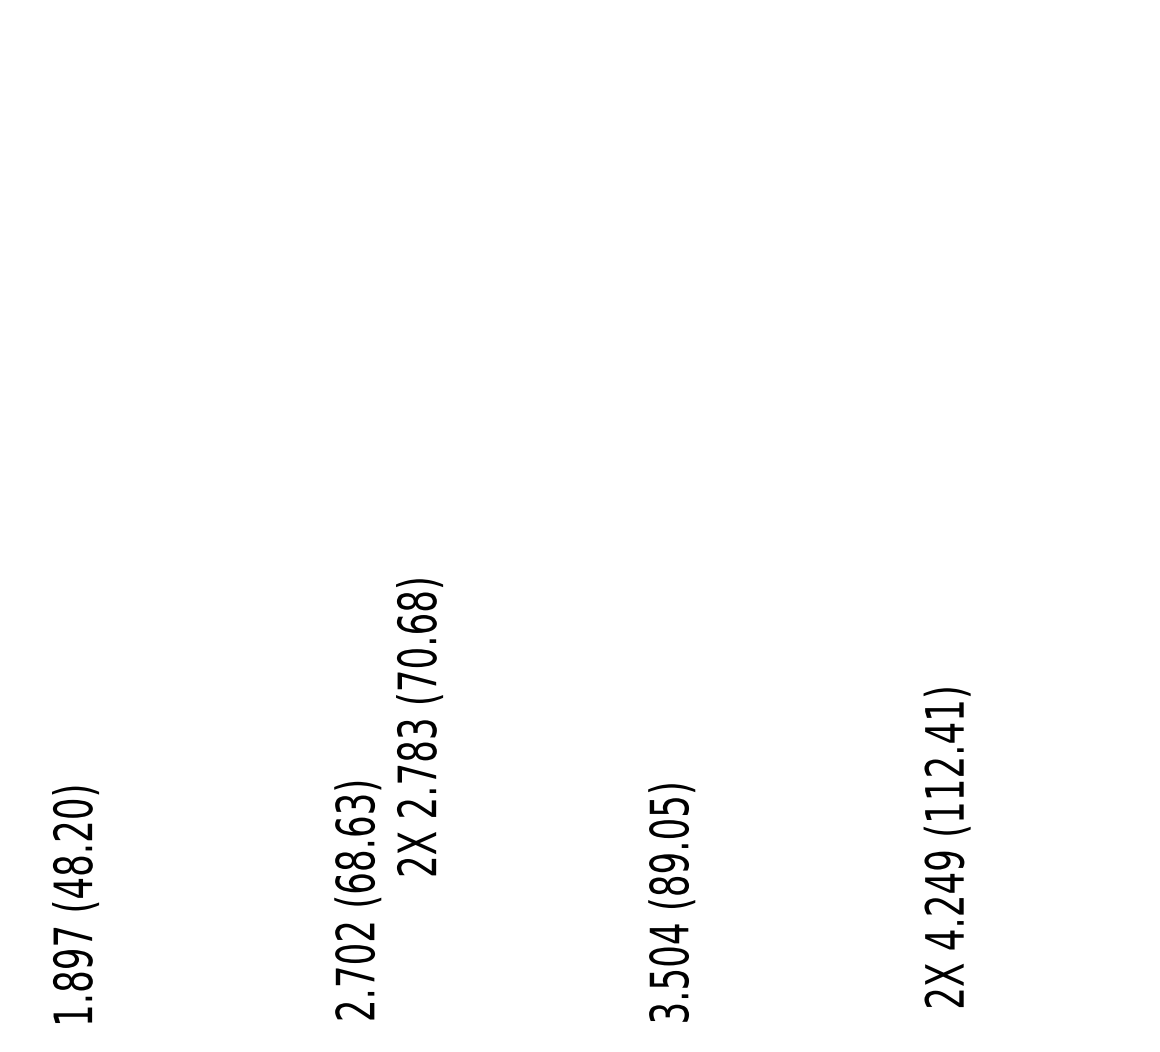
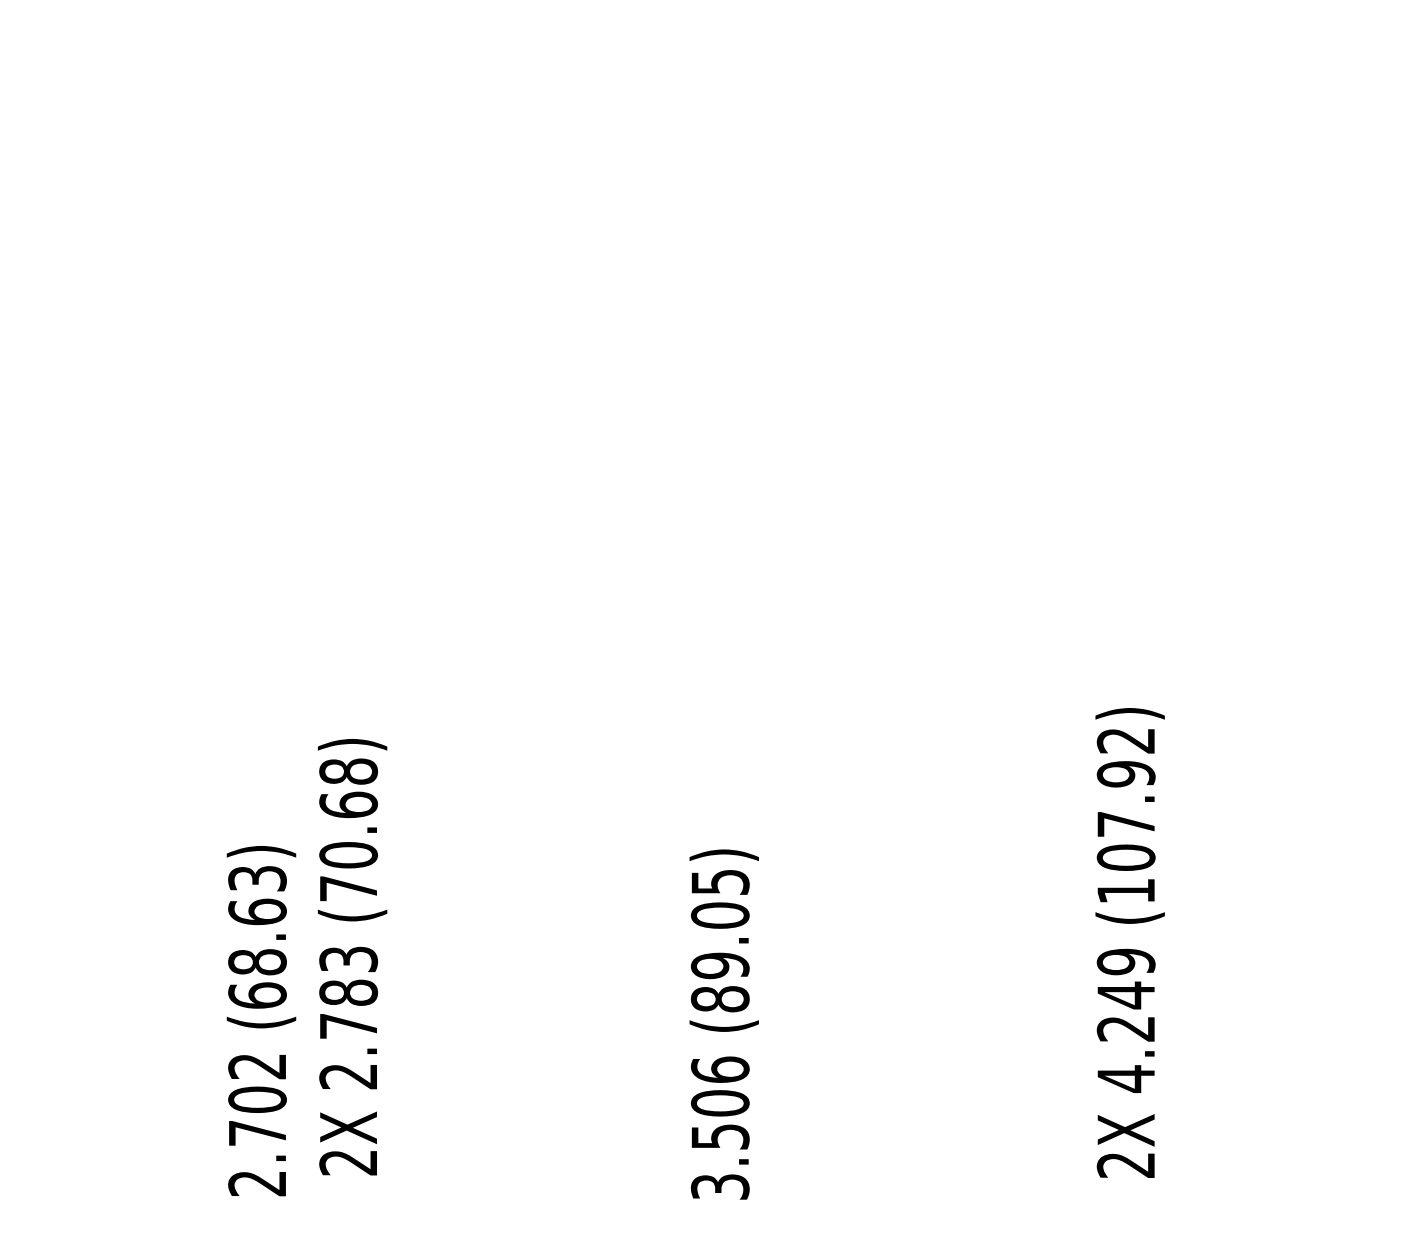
text: (419, 727) -> (352, 957), moved
text: (944, 750) -> (1126, 799), (112.41) -> (107.92)
text: (668, 933) -> (719, 1069), 3.504 -> 3.506

